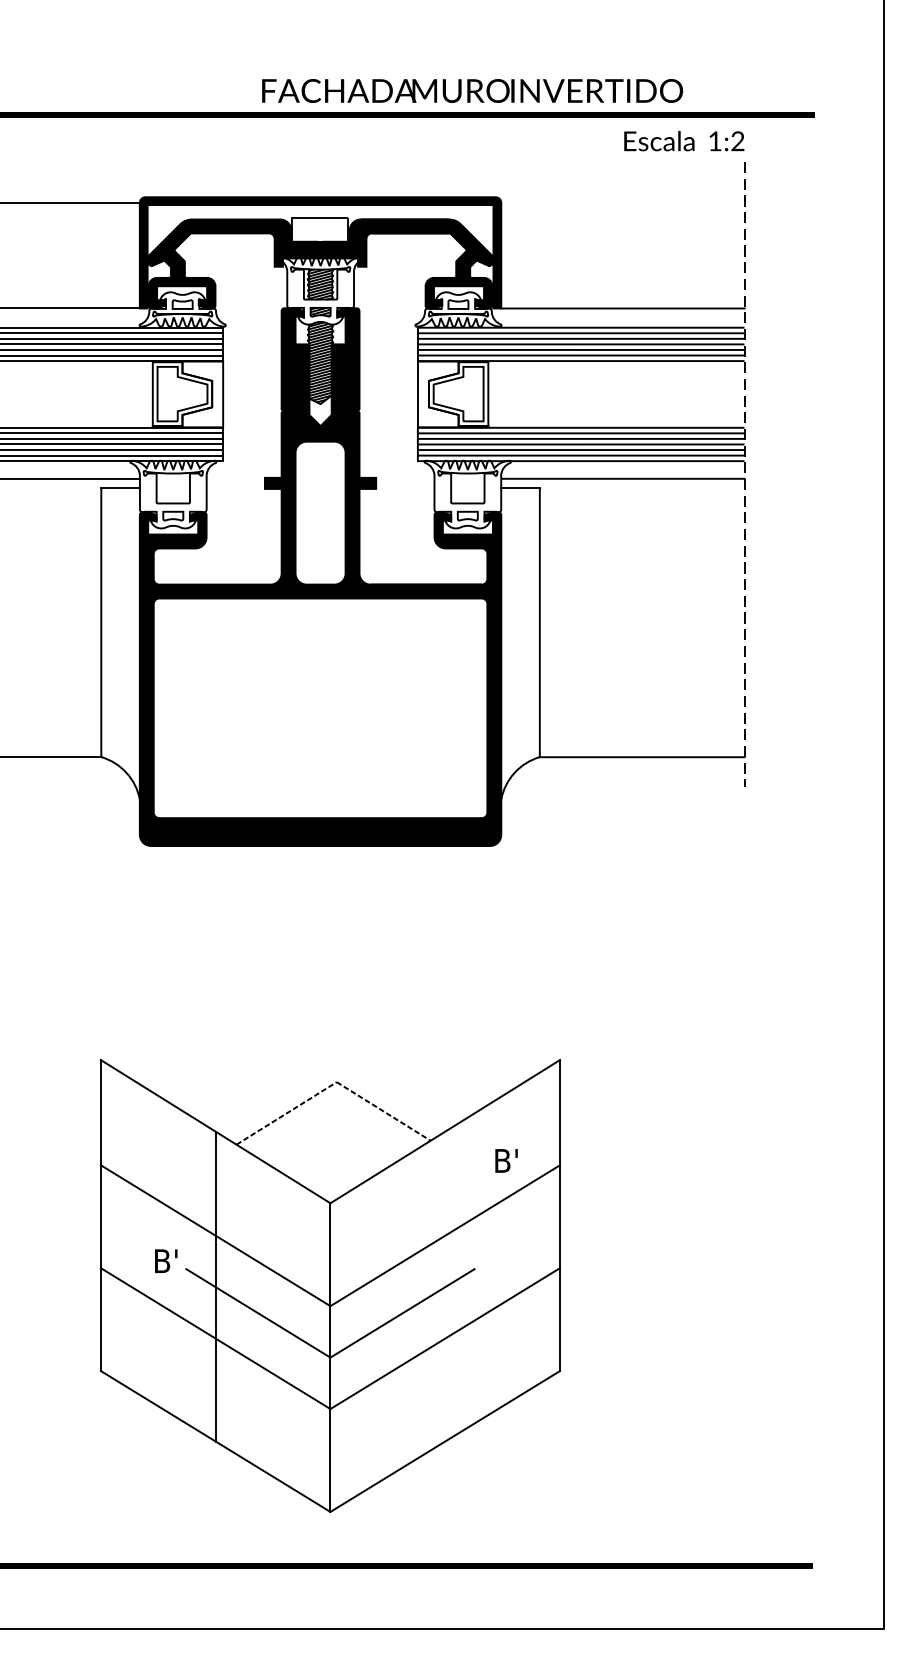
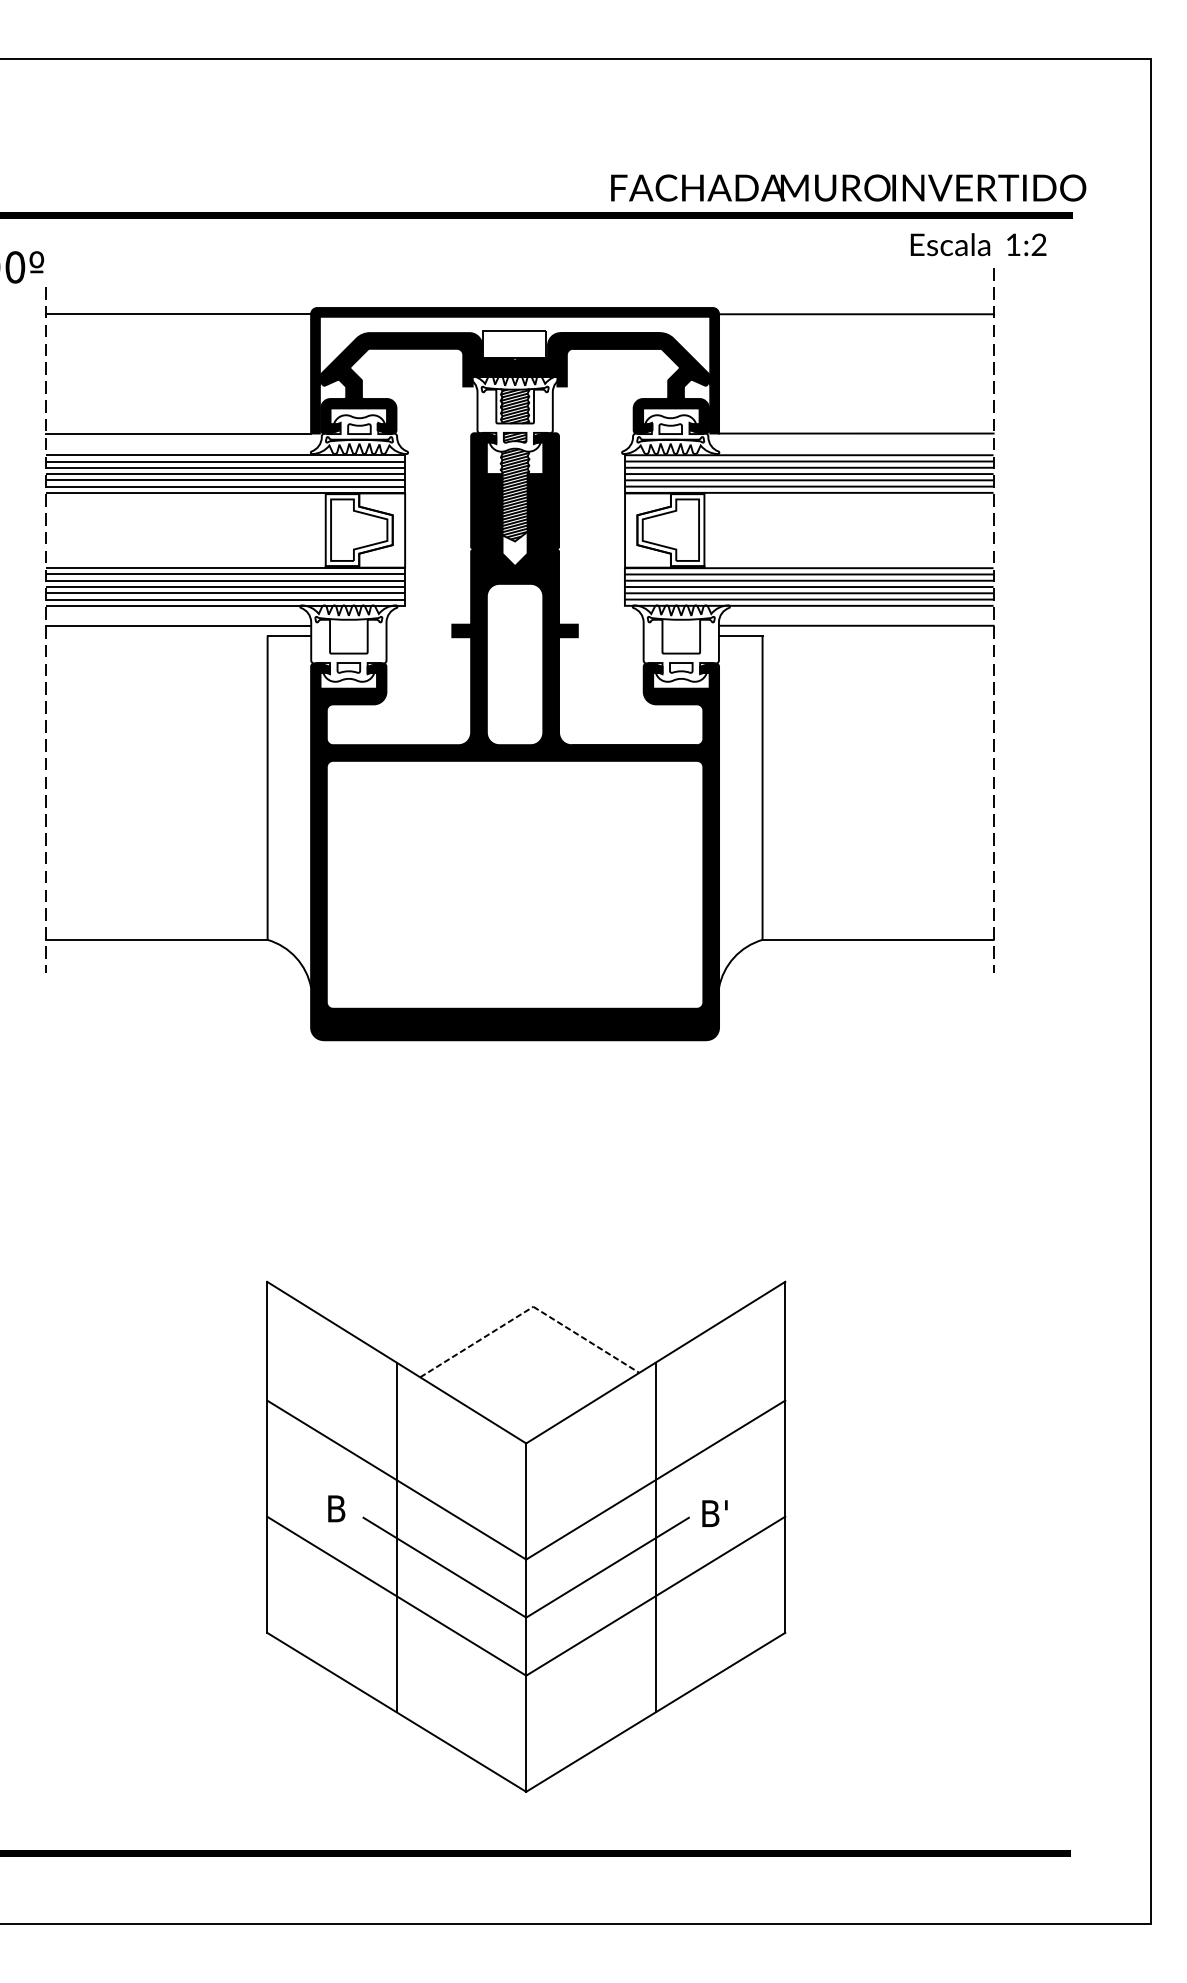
text: (472, 90) -> (848, 187), moved
text: (684, 141) -> (978, 244), moved
line: (623, 203) -> (856, 314), added
text: (506, 1160) -> (714, 1513), moved
text: (175, 1253) -> (351, 1500), B' -> B
line: (444, 1286) -> (655, 1537), added

